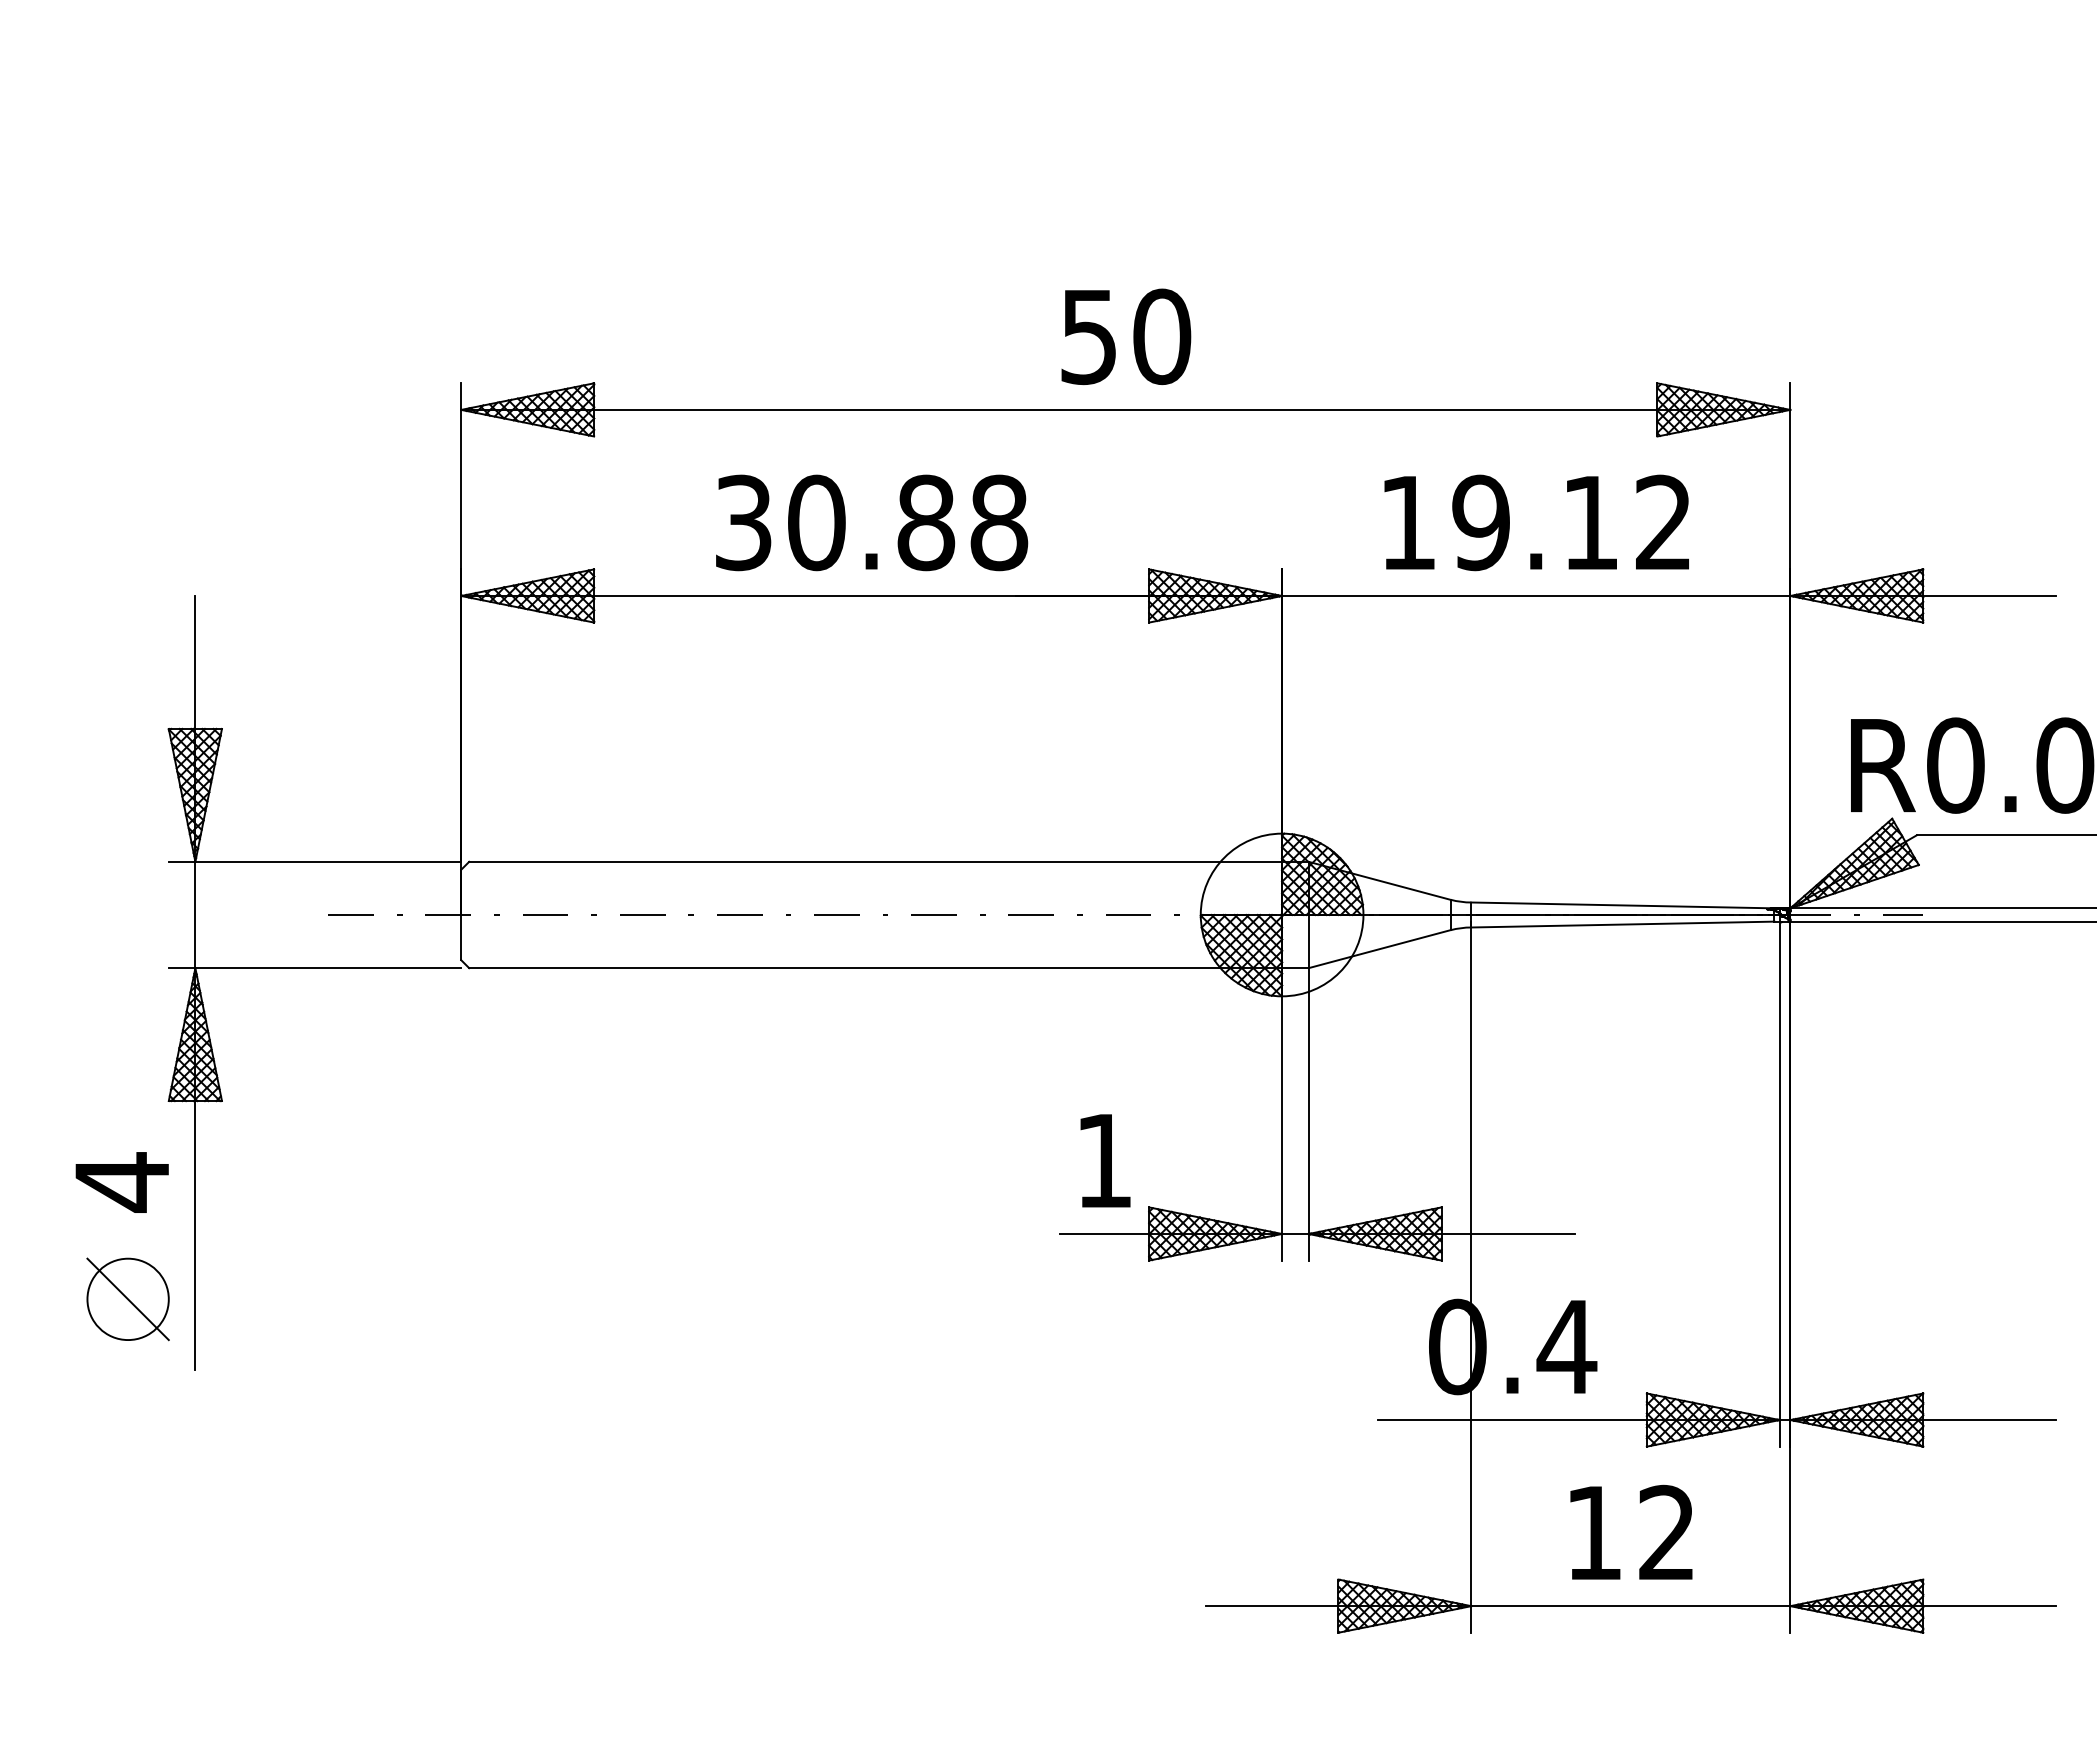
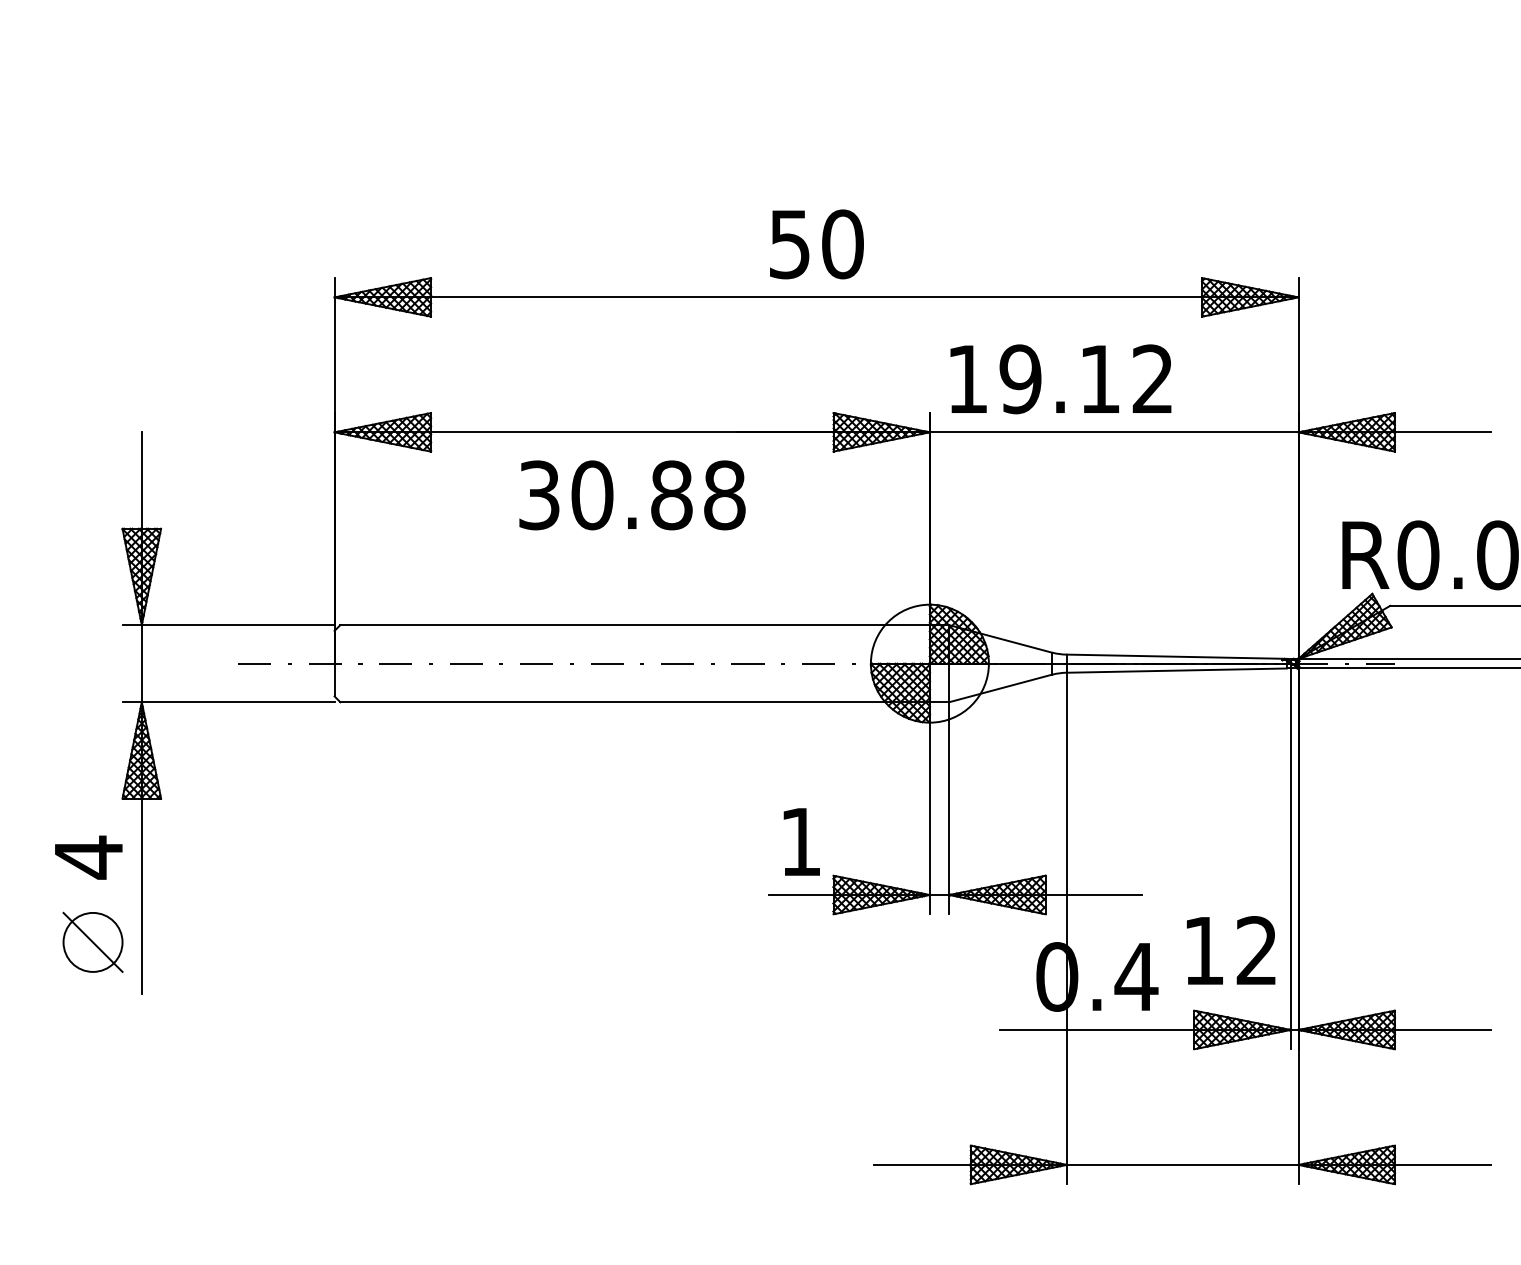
text: (872, 522) -> (632, 495), moved
text: (1536, 522) -> (1060, 379), moved
text: (1631, 1531) -> (1231, 949), moved

